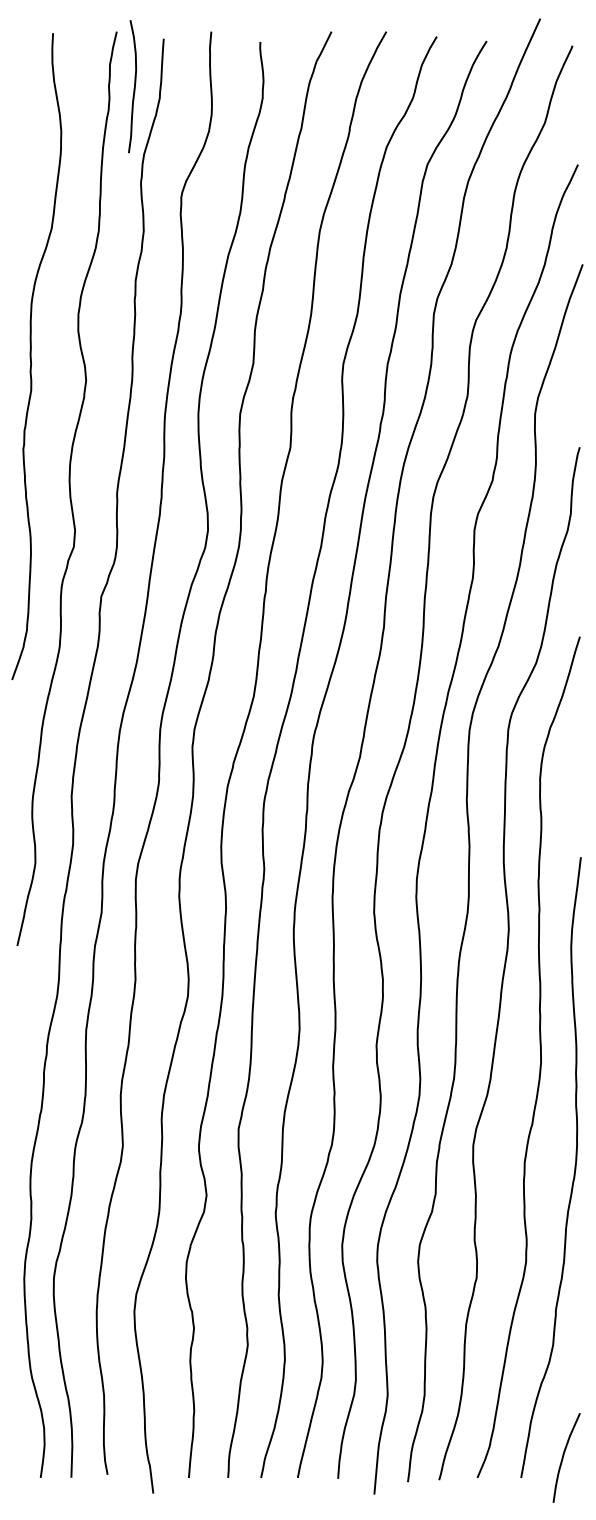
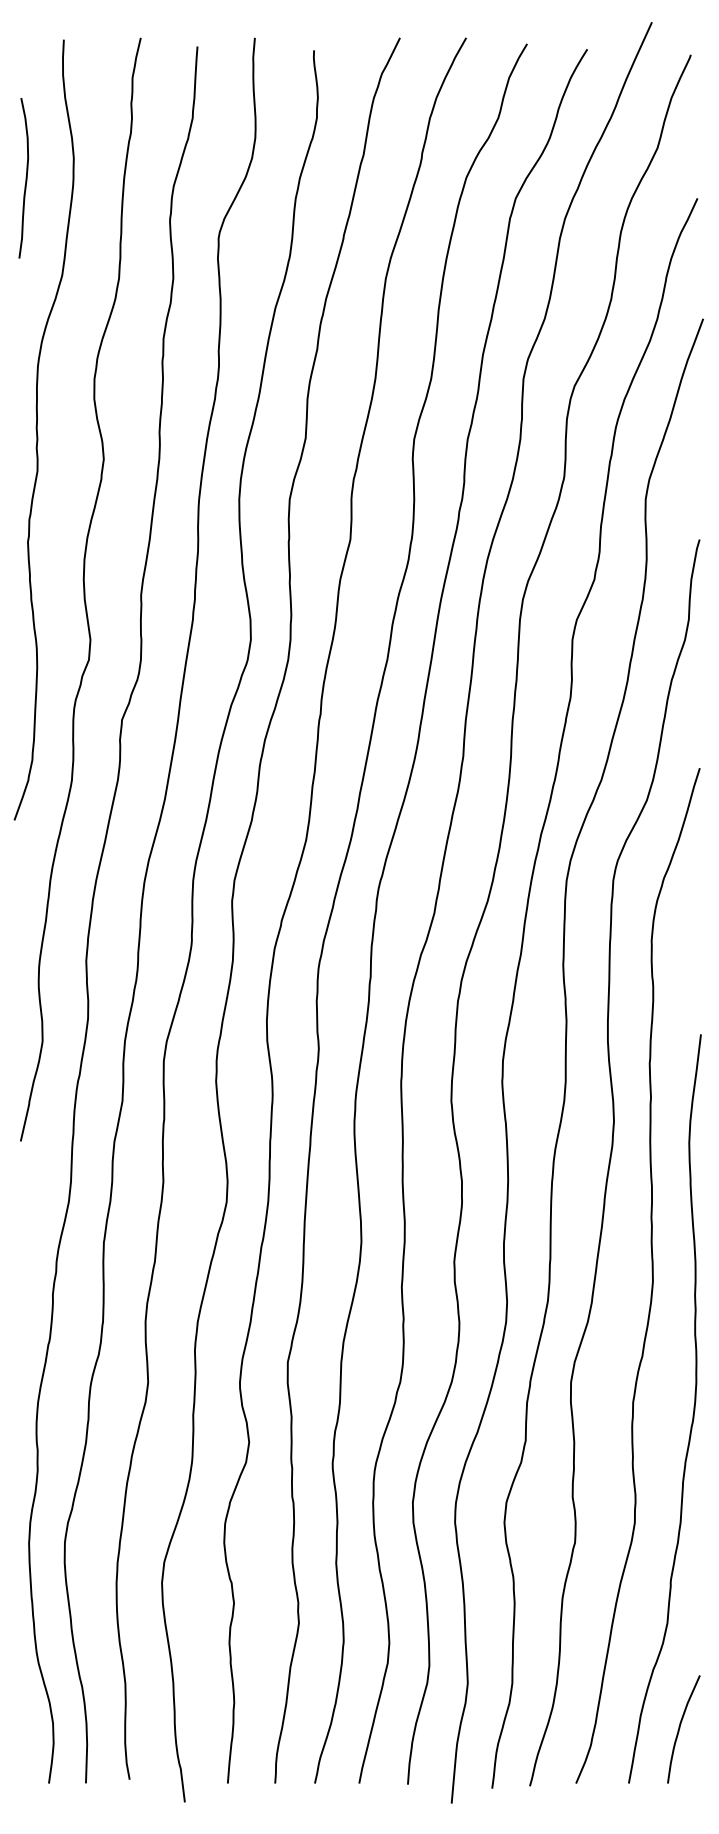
curve: (133, 86) -> (25, 178), moved
curve: (563, 1457) -> (680, 1728), moved

